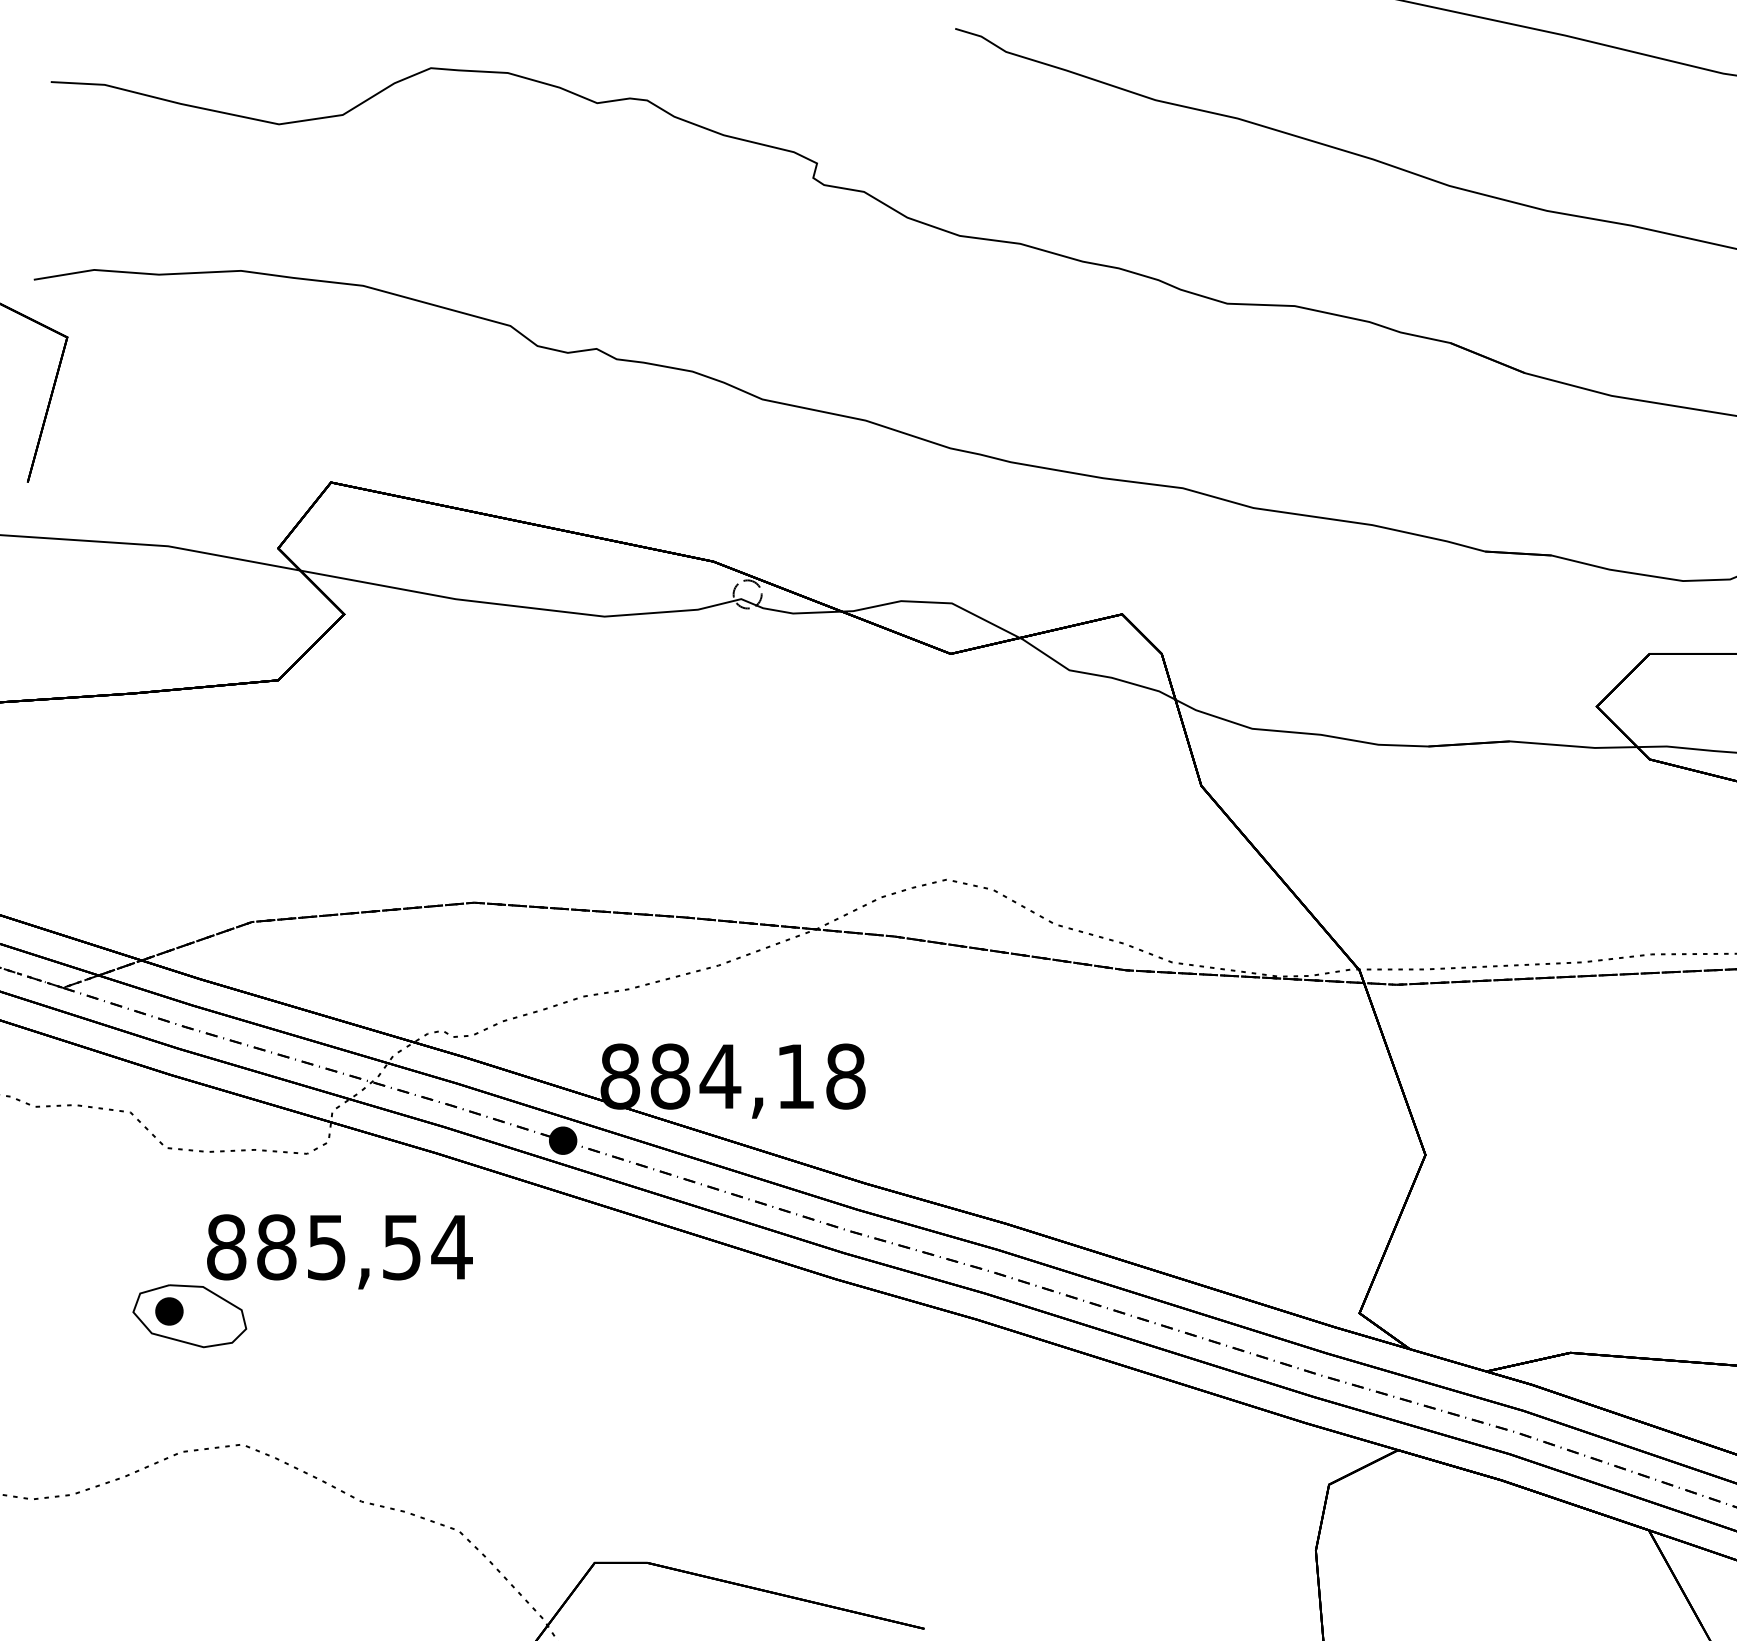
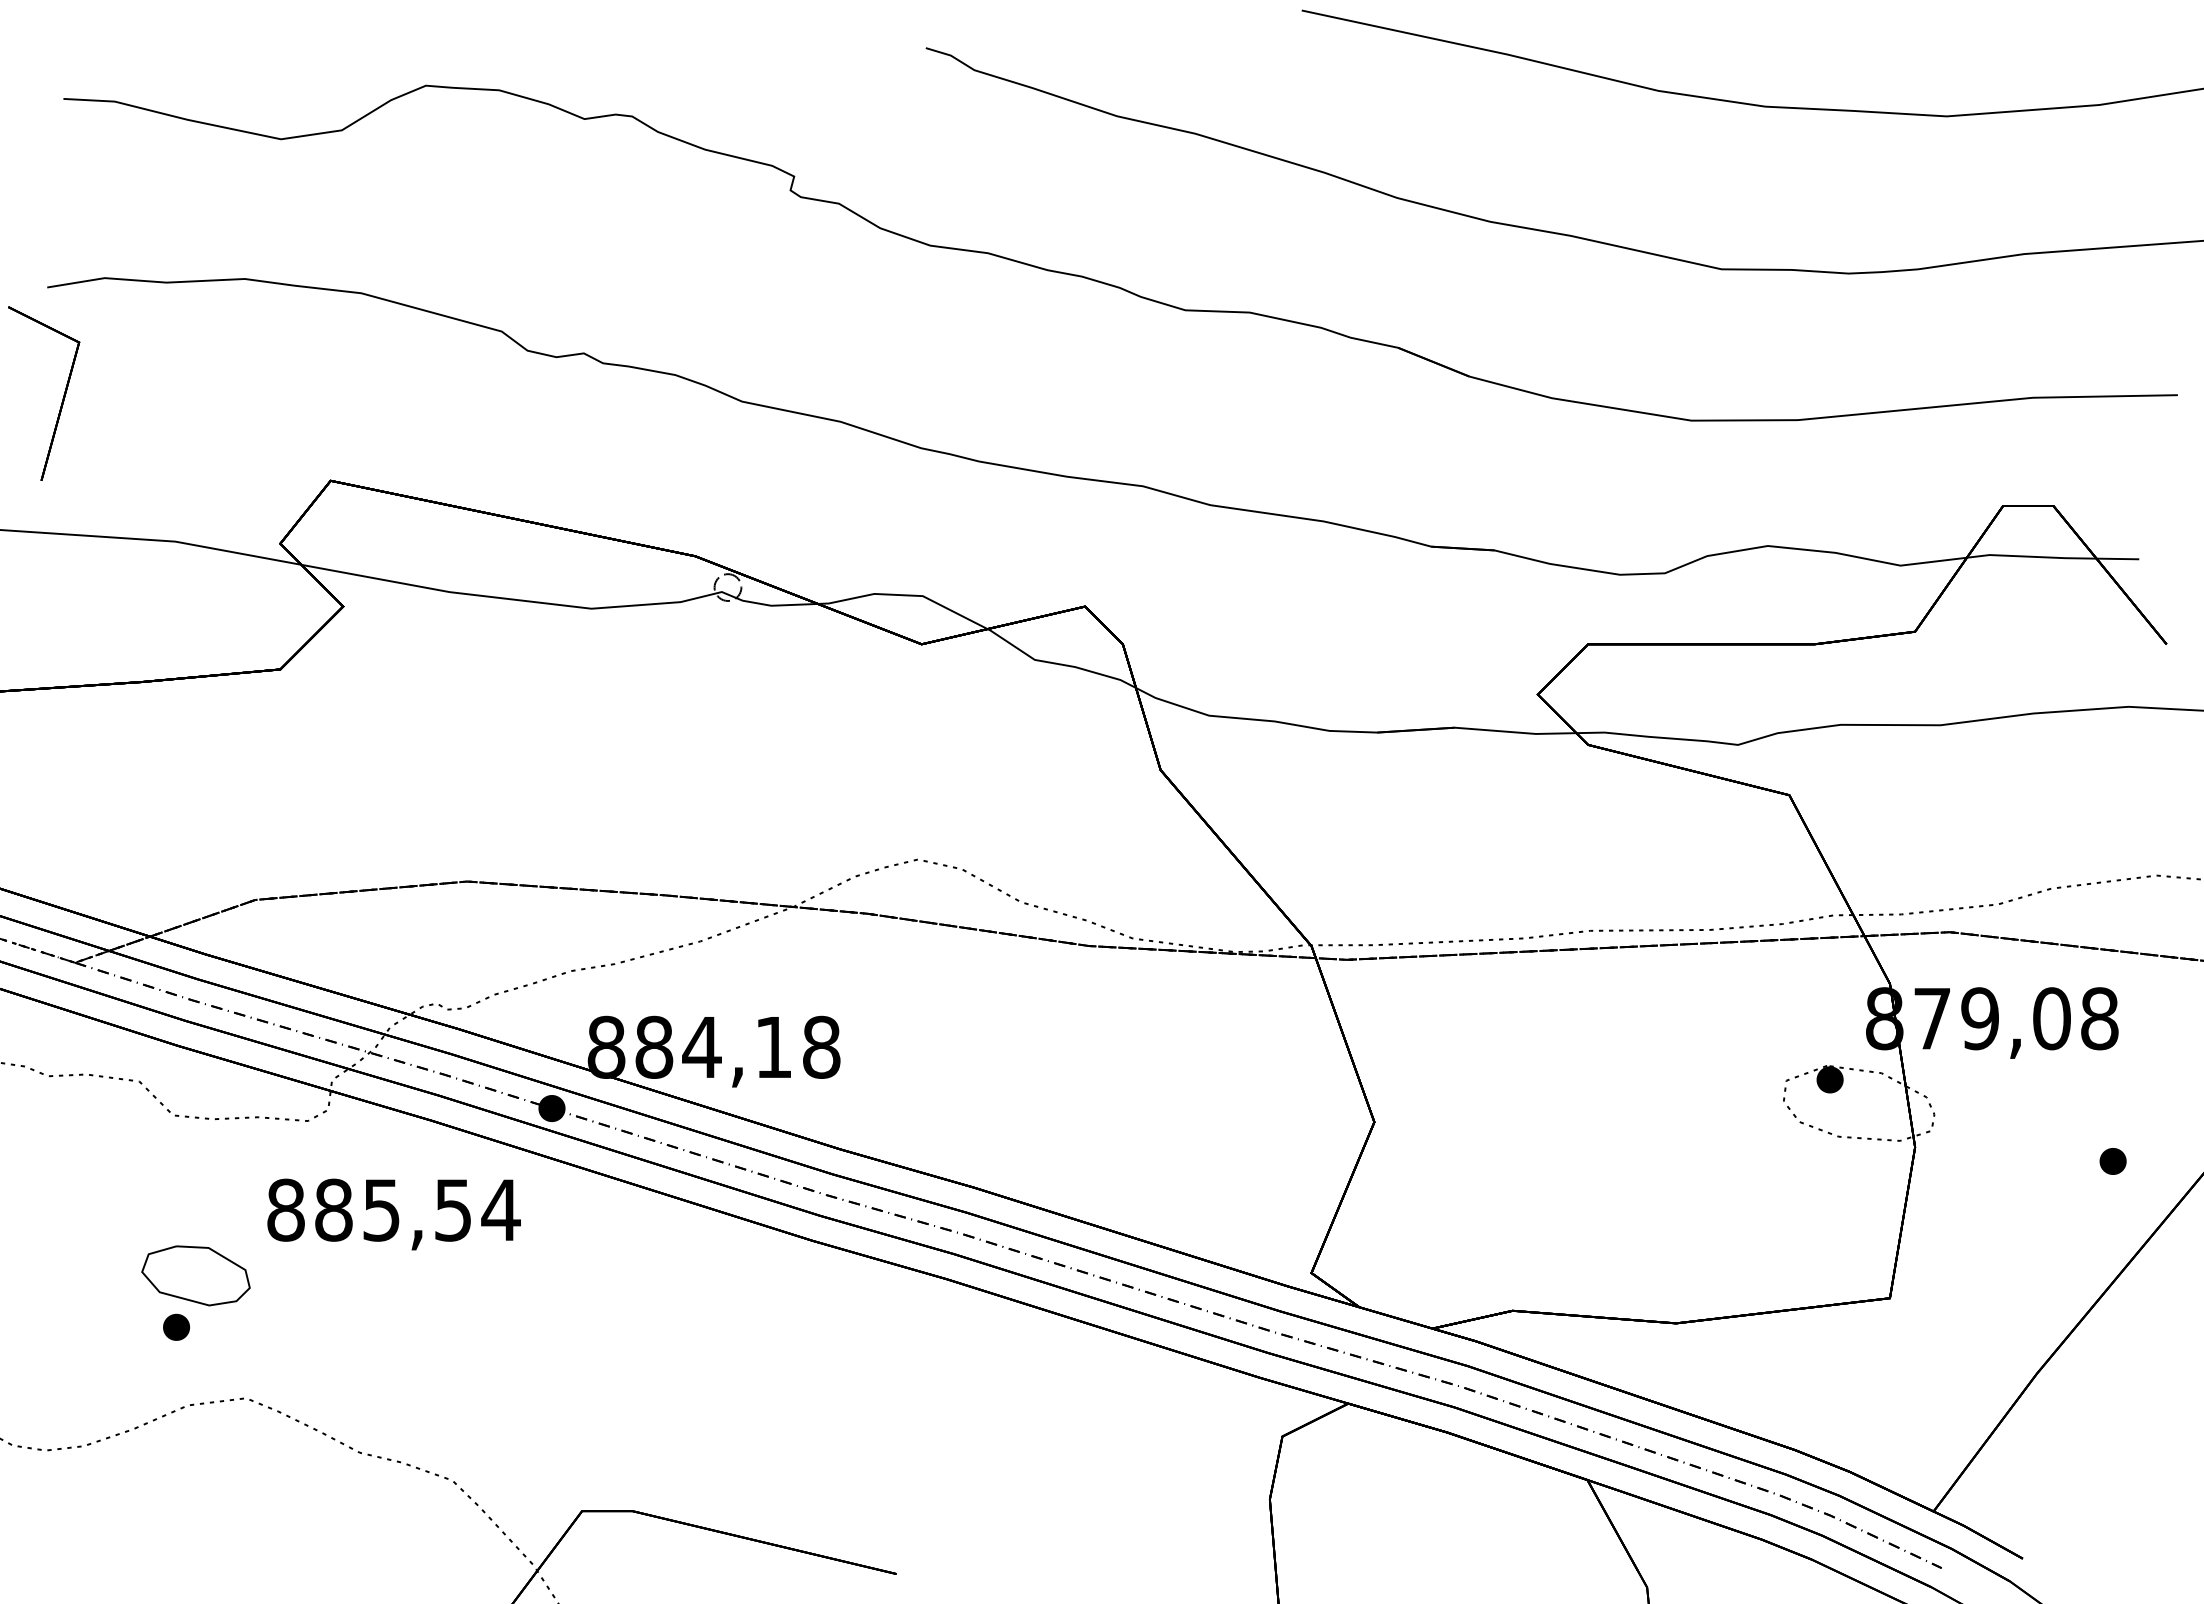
text: (339, 1251) -> (393, 1214), moved
part: (169, 1310) -> (176, 1326), moved

